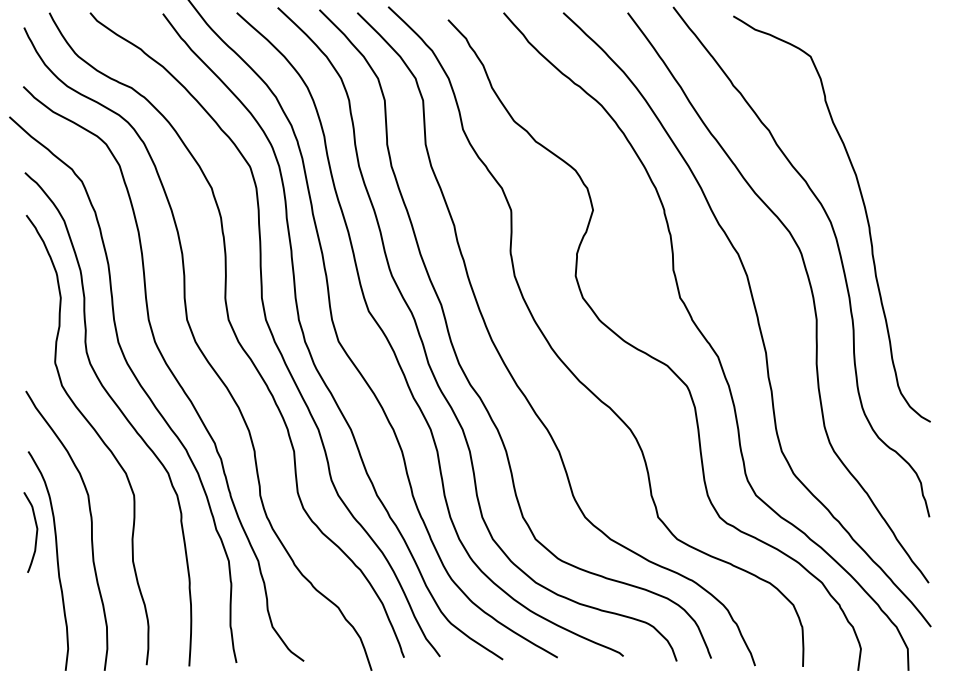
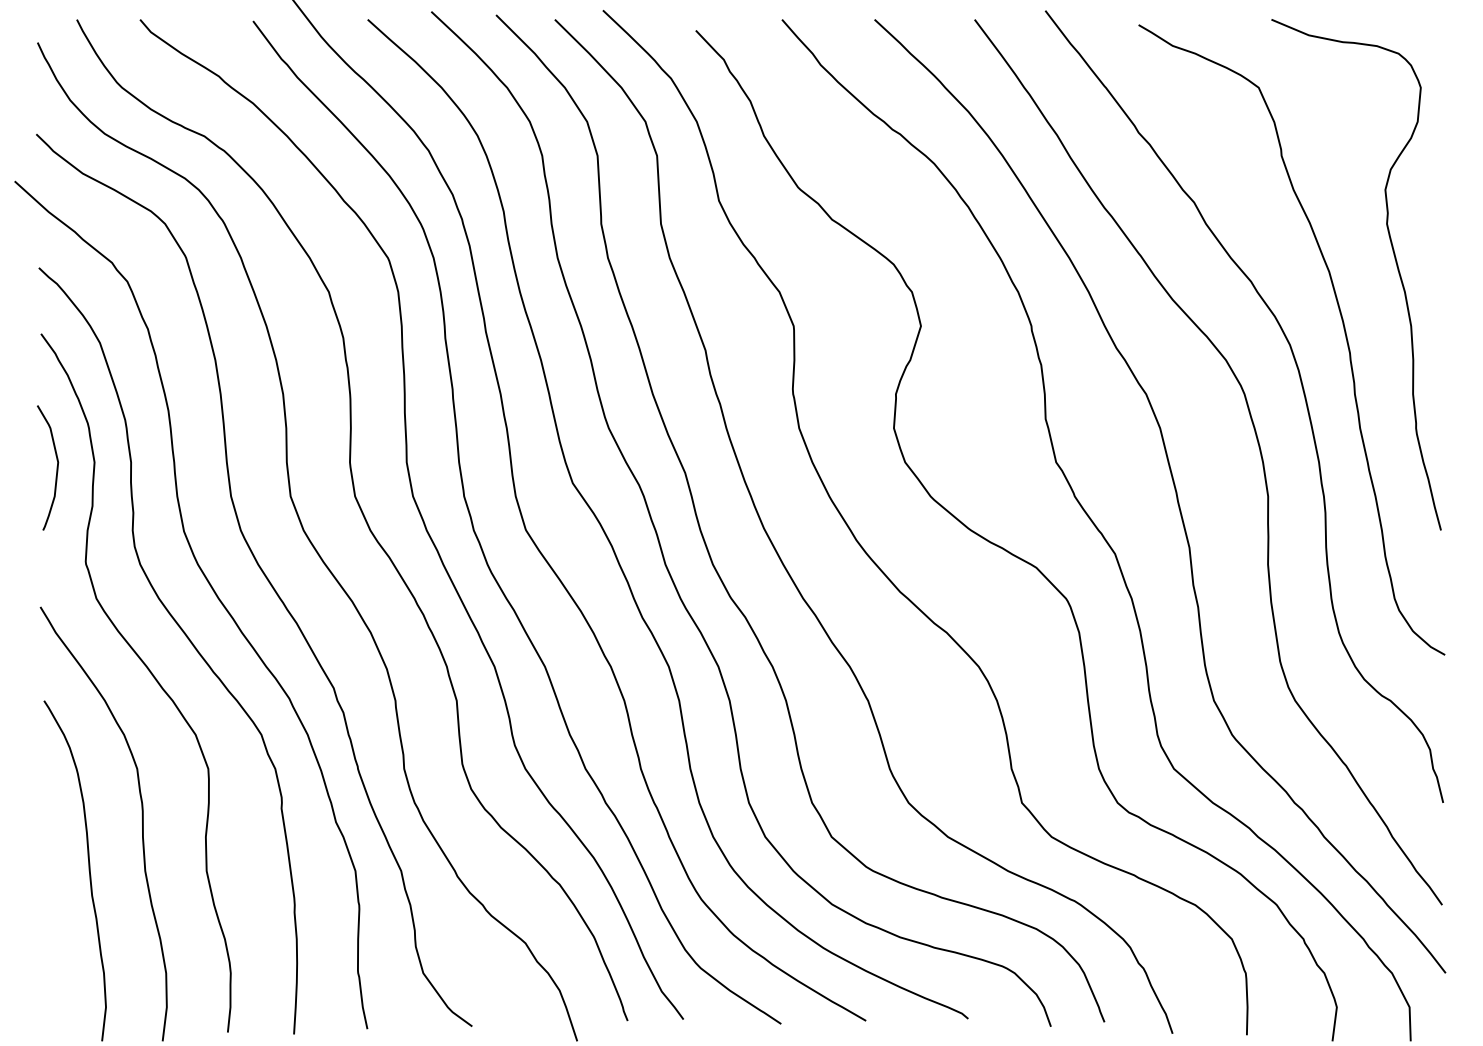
curve: (898, 170) -> (1395, 264), added
curve: (35, 535) -> (55, 472), moved

